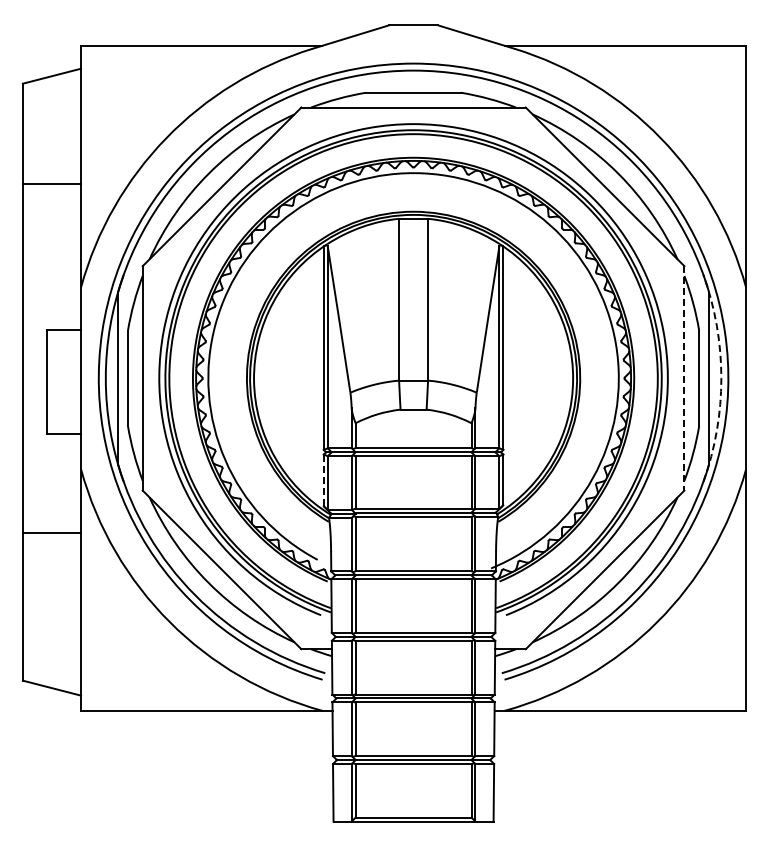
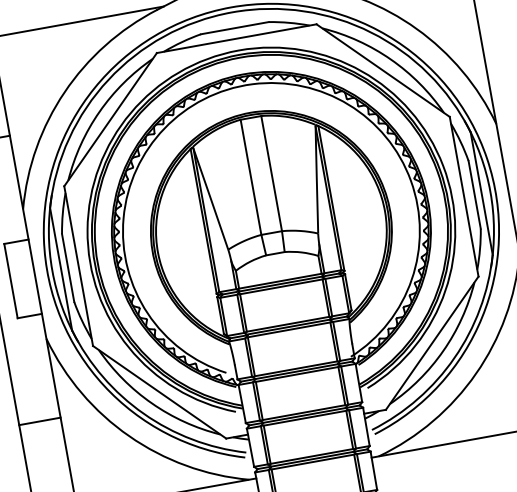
line: (684, 378) -> (464, 196), dashed -> solid
arc: (721, 378) -> (490, 192), dashed -> solid
line: (323, 480) -> (220, 315), dashed -> solid
line: (51, 533) -> (39, 421), moved

